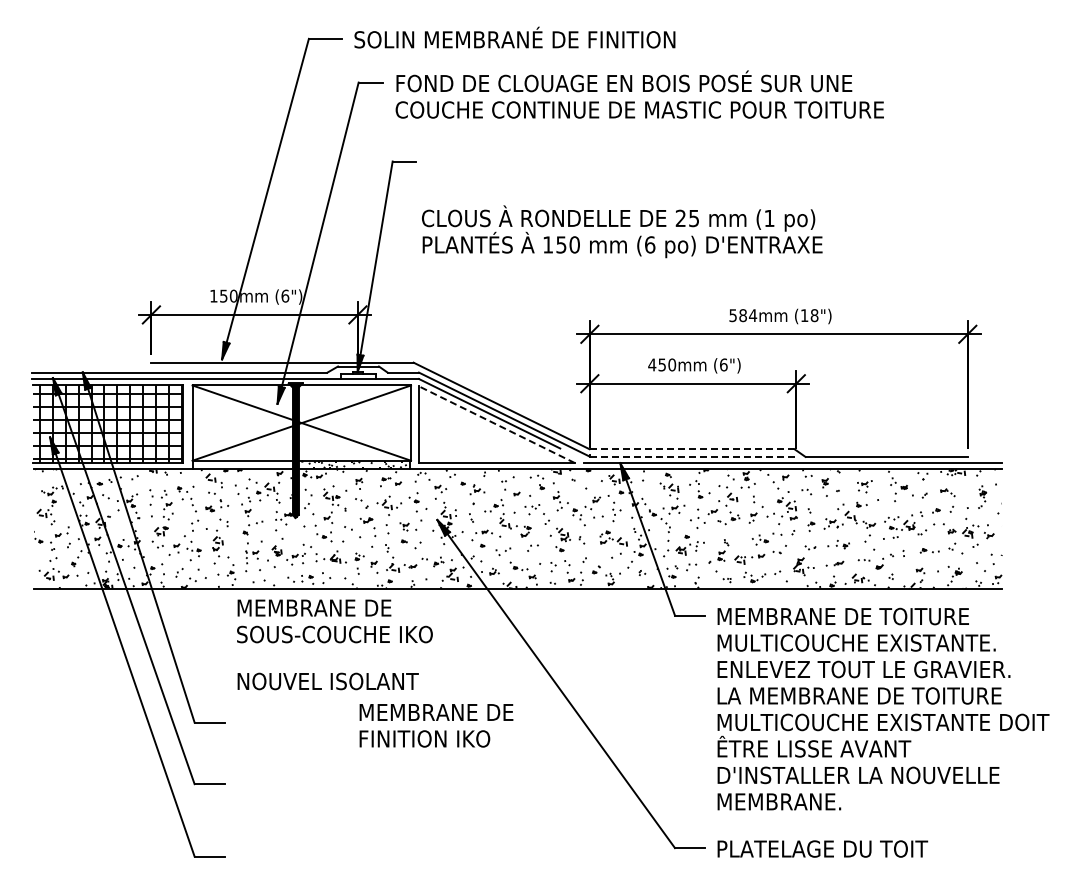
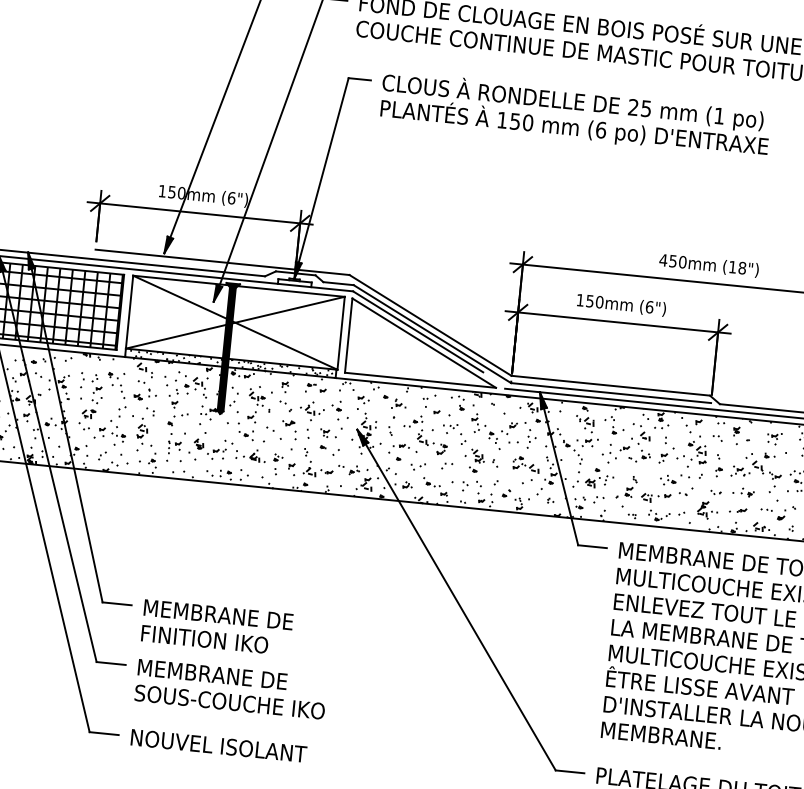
text: (622, 231) -> (575, 114), moved
text: (743, 315) -> (673, 261), 584mm -> 450mm
text: (652, 364) -> (580, 299), 450mm -> 150mm
line: (496, 424) -> (423, 342), dashed -> solid
line: (692, 449) -> (611, 386), dashed -> solid
line: (693, 456) -> (611, 392), dashed -> solid
hatch: (242, 464) -> (173, 357), added
text: (334, 621) -> (230, 689), moved
text: (327, 681) -> (218, 745), moved
text: (436, 725) -> (217, 627), moved

